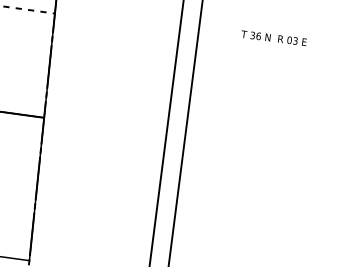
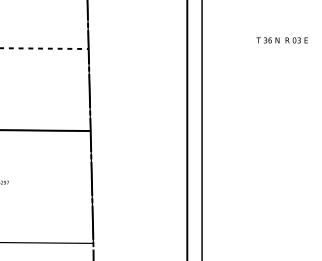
text: (273, 38) -> (281, 40), moved

